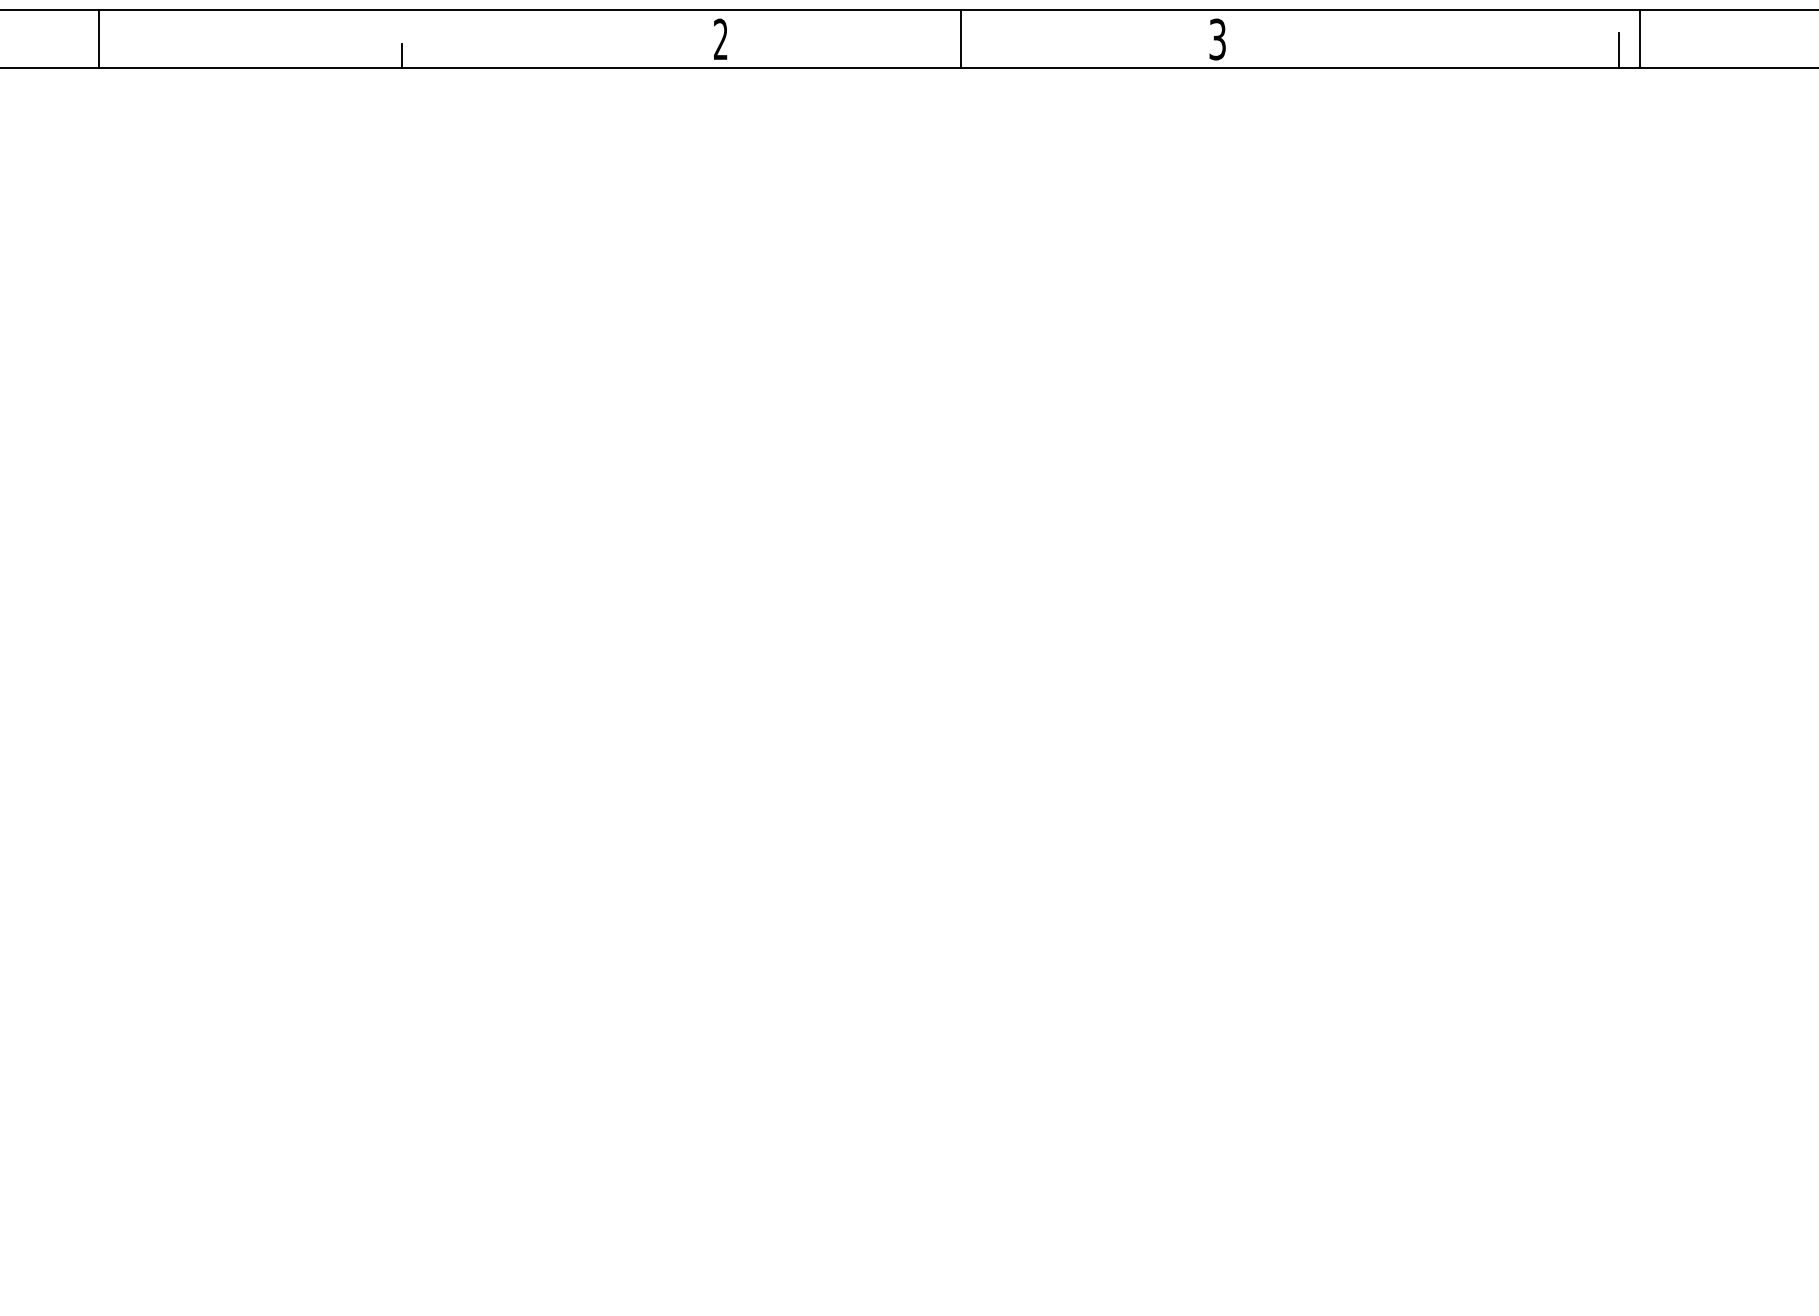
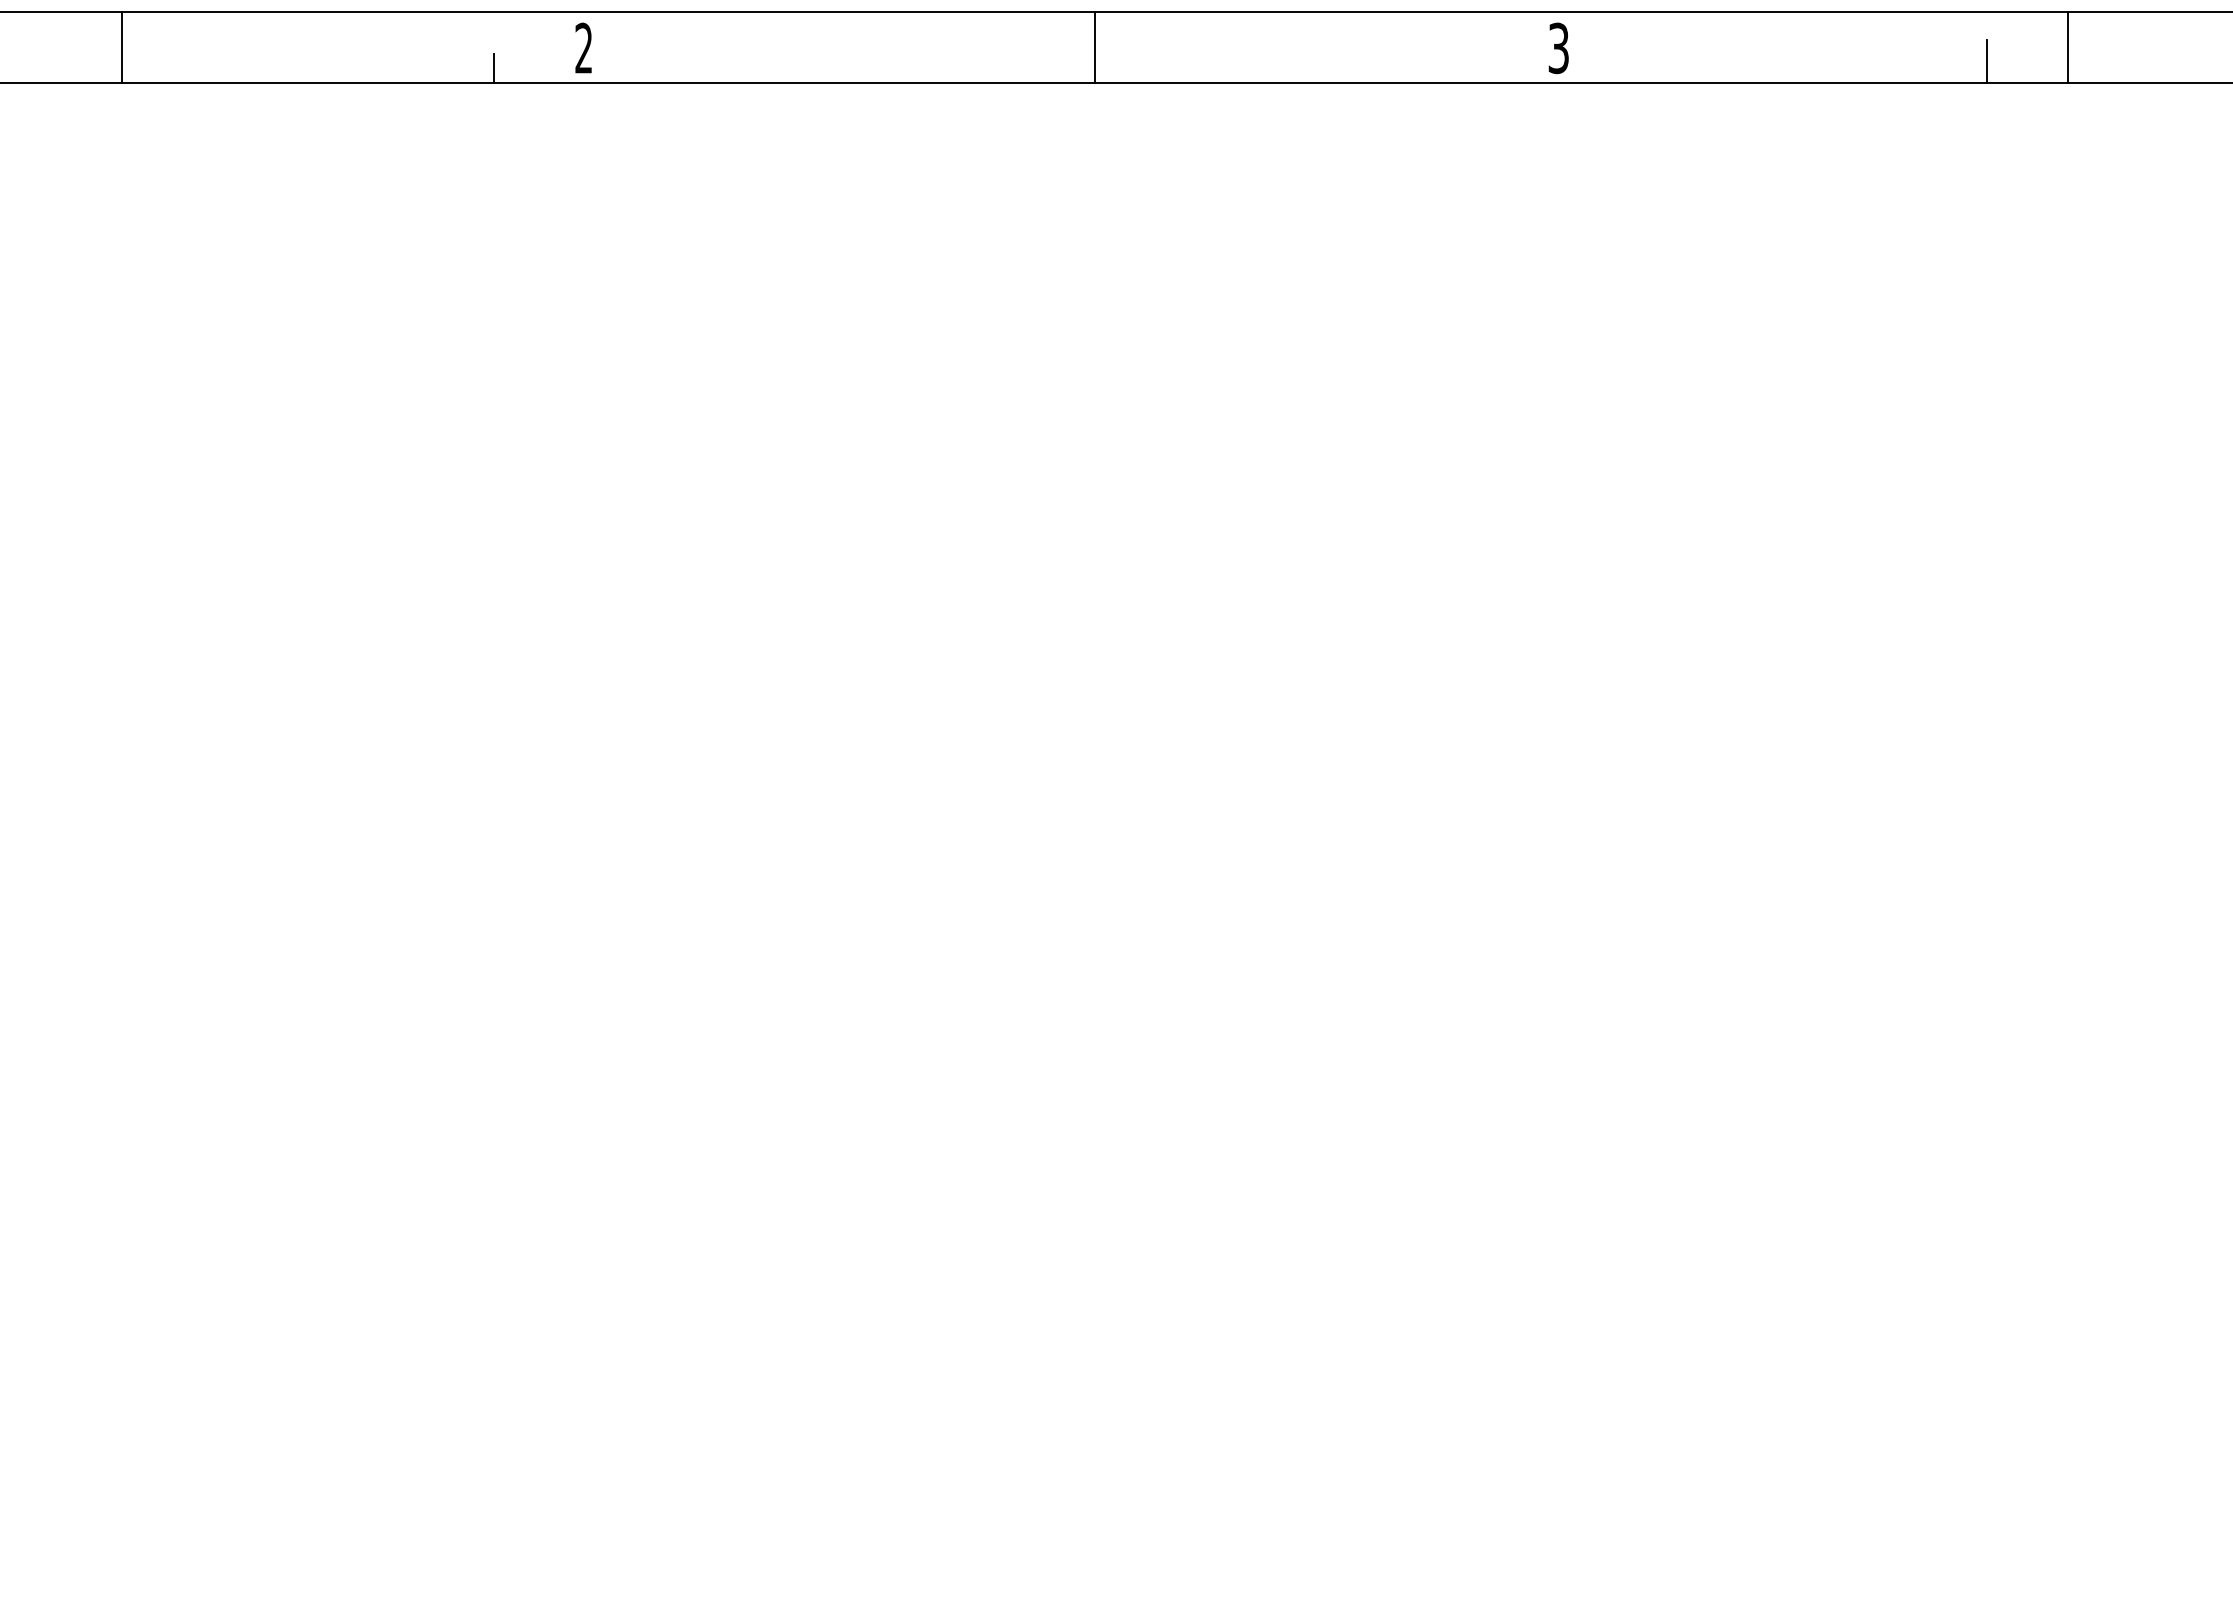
text: (720, 38) -> (583, 47), moved
line: (960, 38) -> (1094, 46), moved
line: (1639, 38) -> (2067, 46), moved
text: (1217, 39) -> (1558, 48), moved

